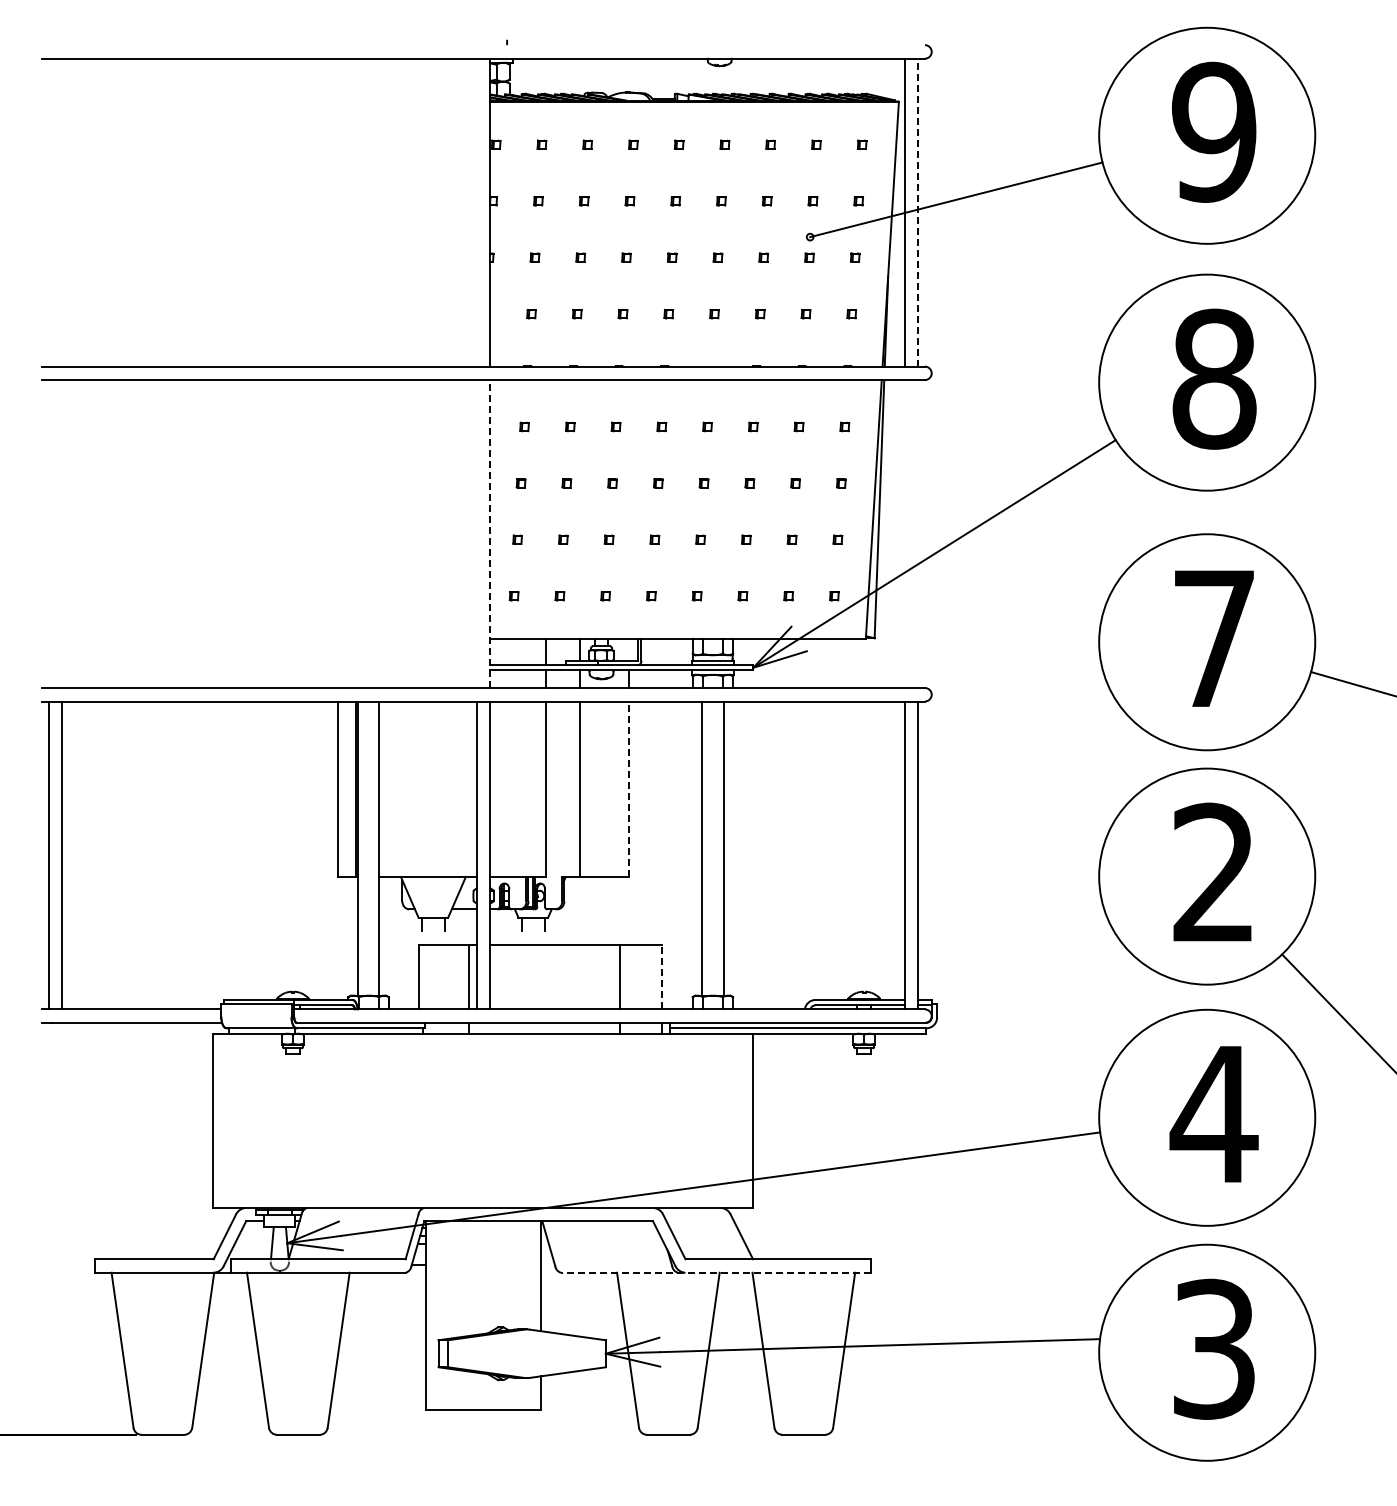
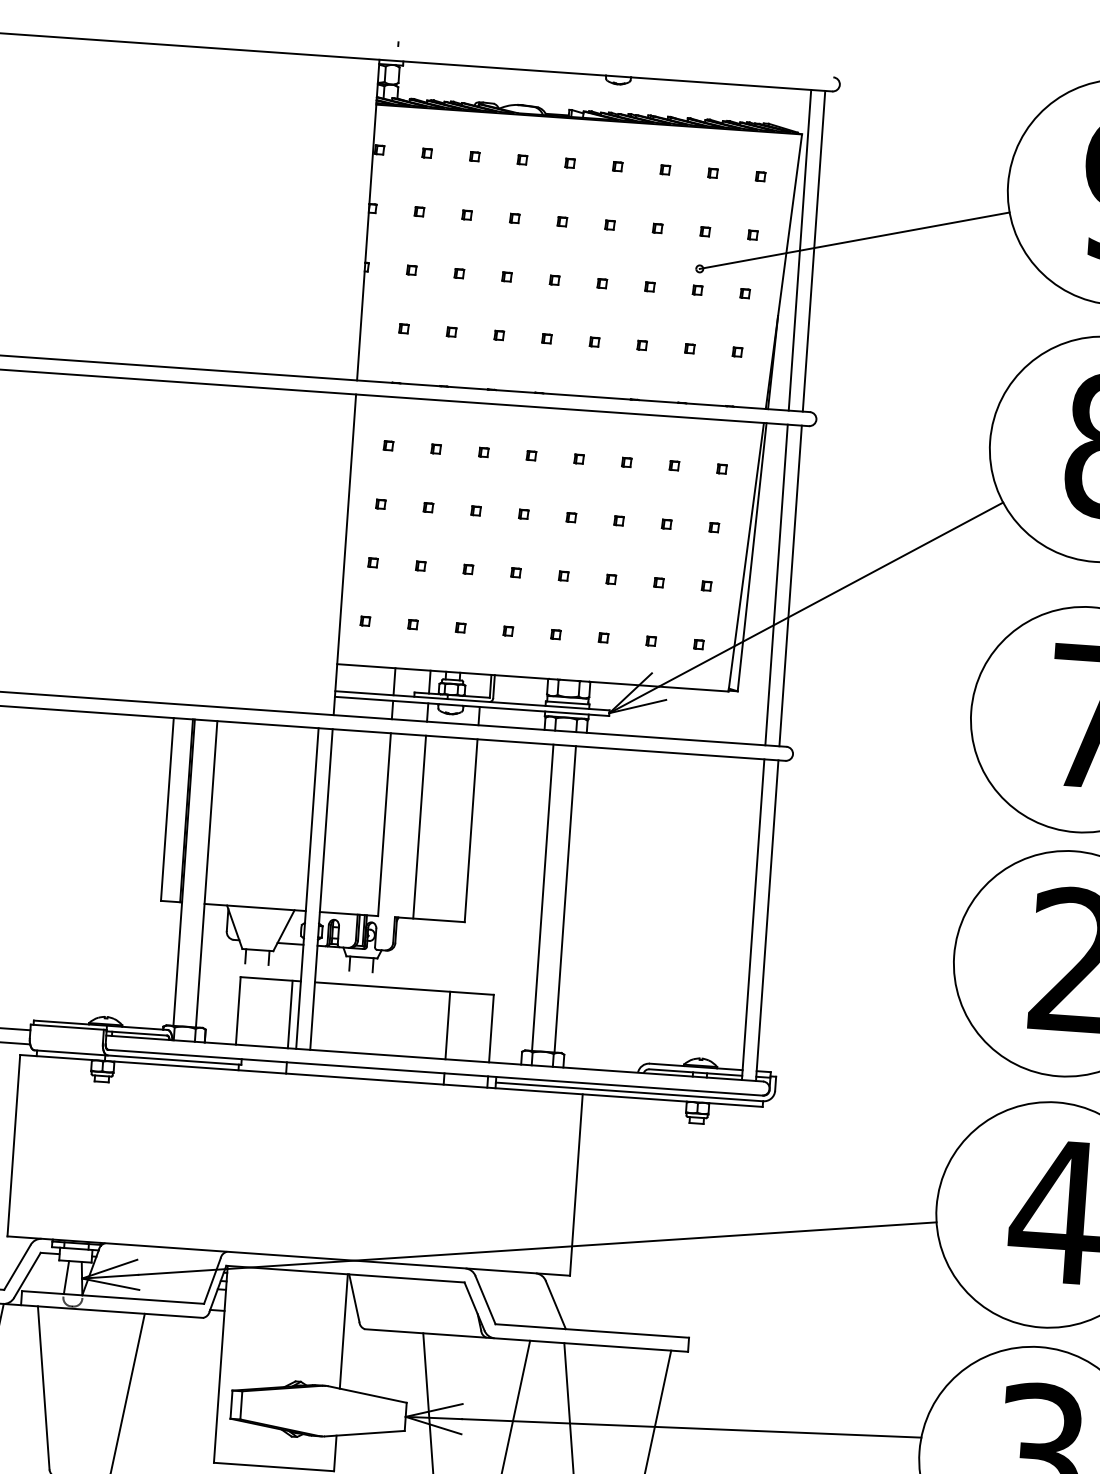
line: (918, 212) -> (814, 251), dashed -> solid
line: (490, 534) -> (345, 555), dashed -> solid
line: (904, 534) -> (776, 585), added
line: (918, 534) -> (790, 586), added
line: (629, 789) -> (471, 830), dashed -> solid
line: (661, 976) -> (491, 1028), dashed -> solid
line: (715, 1272) -> (525, 1340), dashed -> solid

